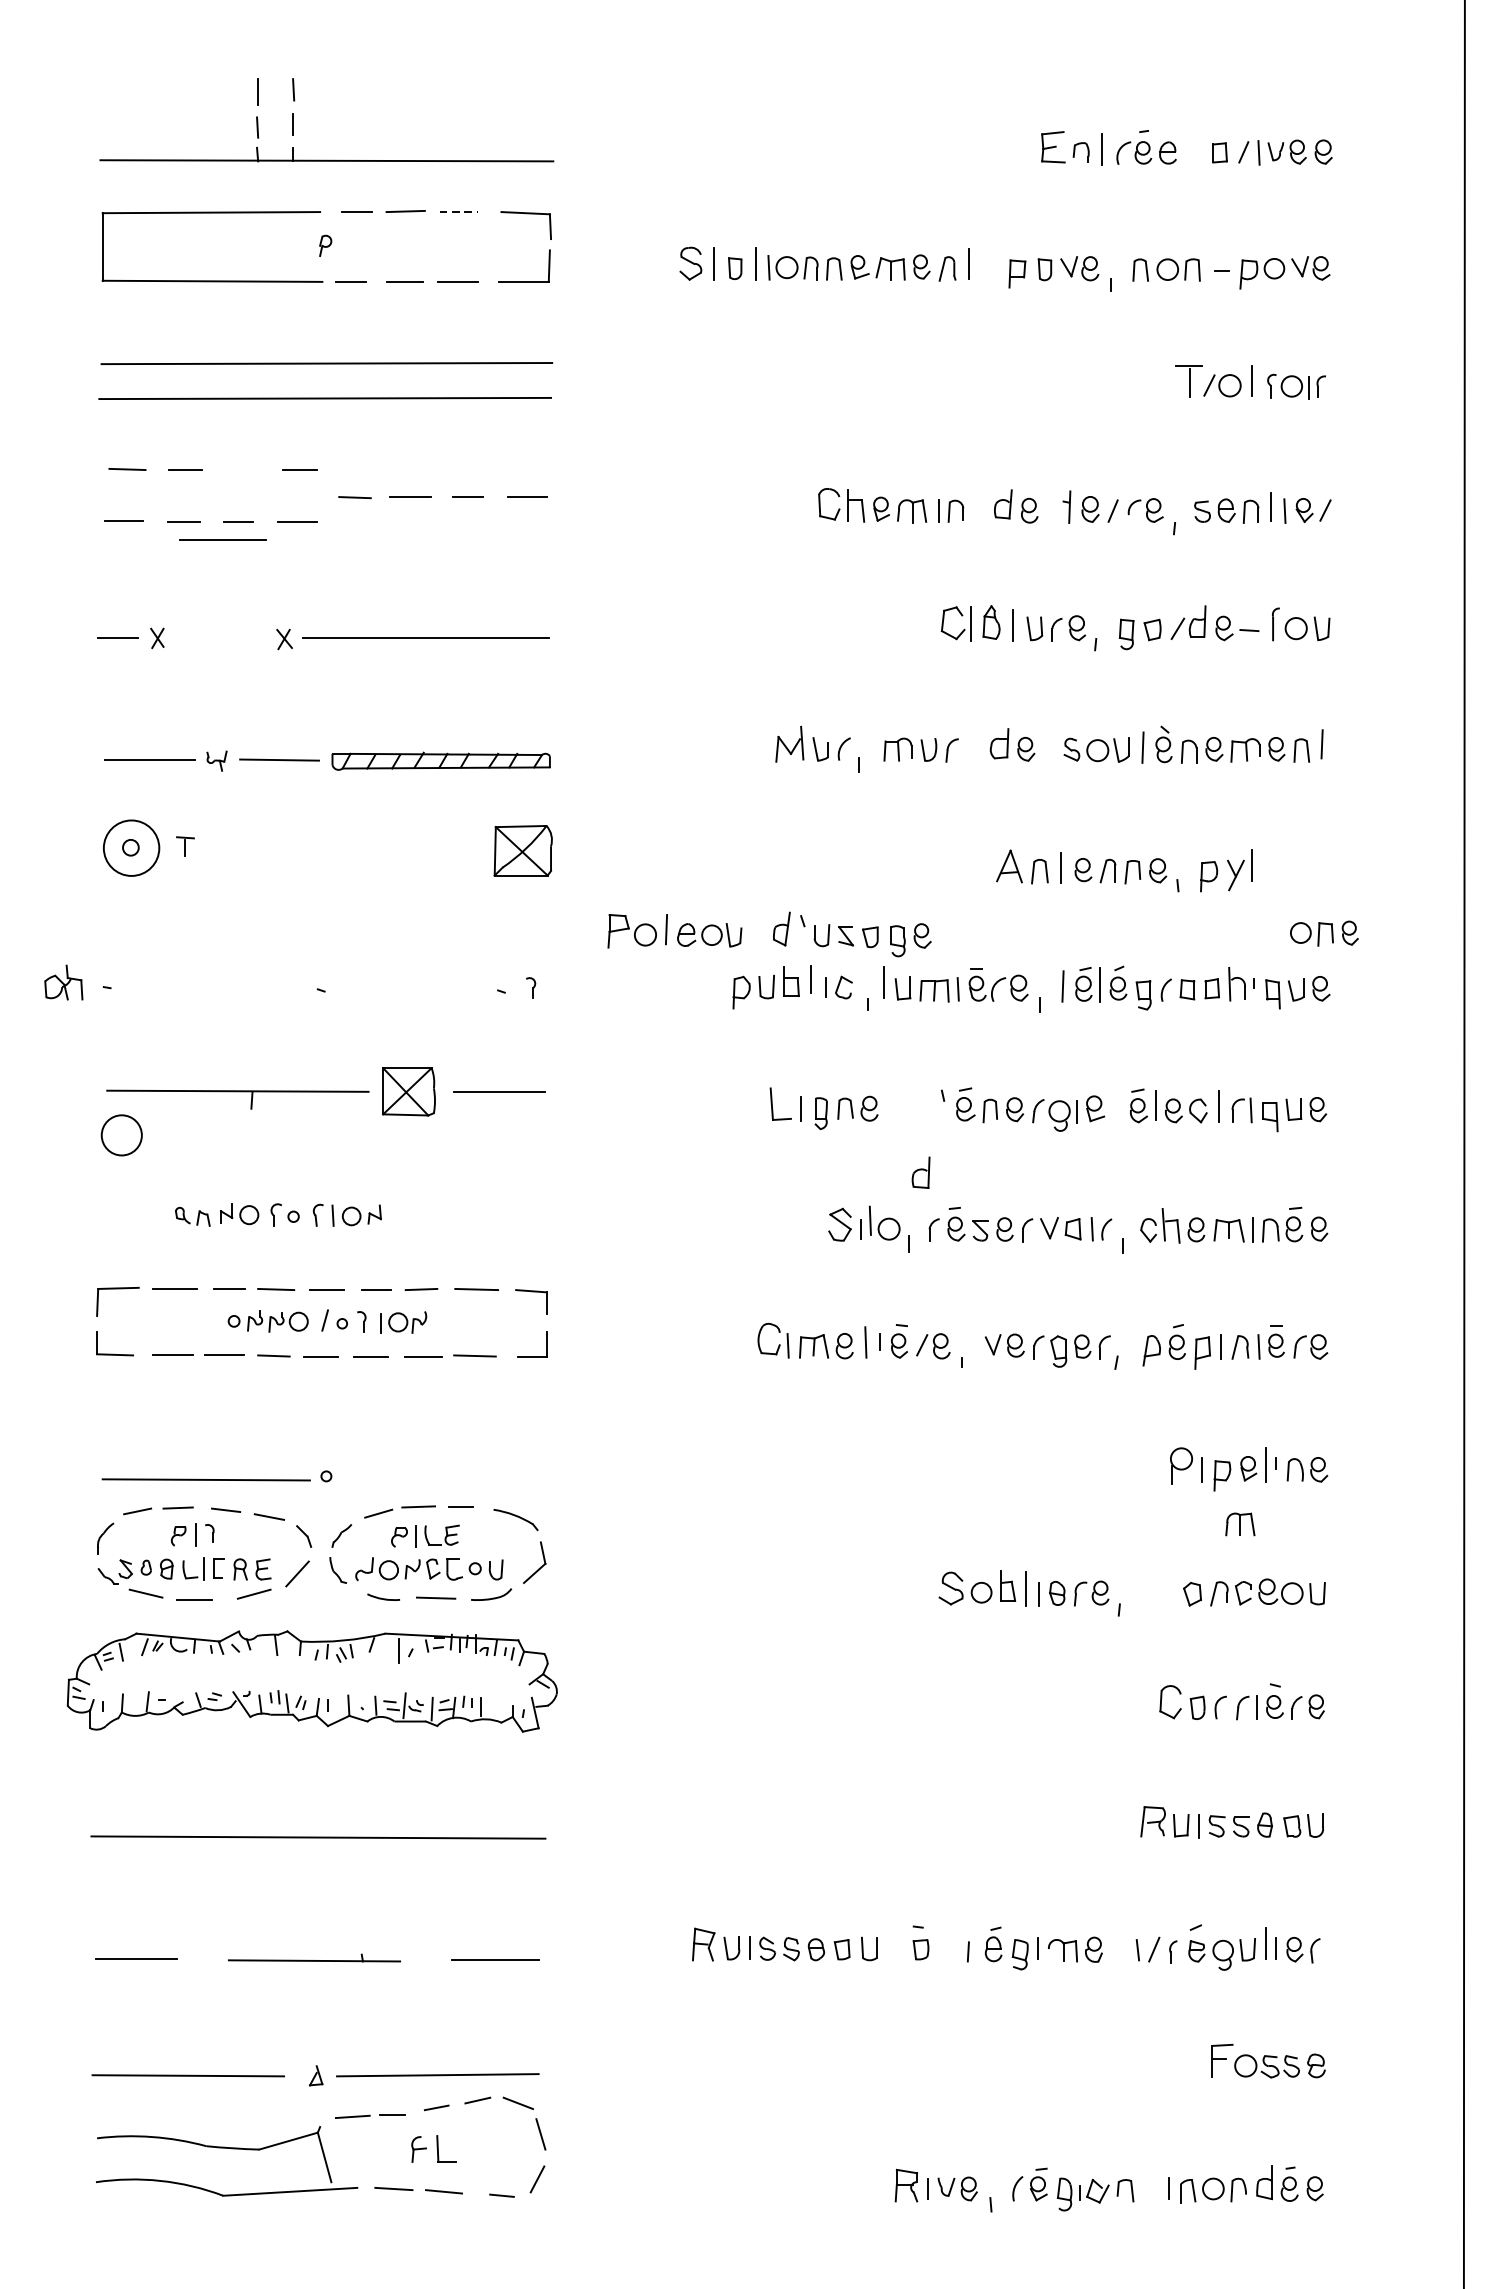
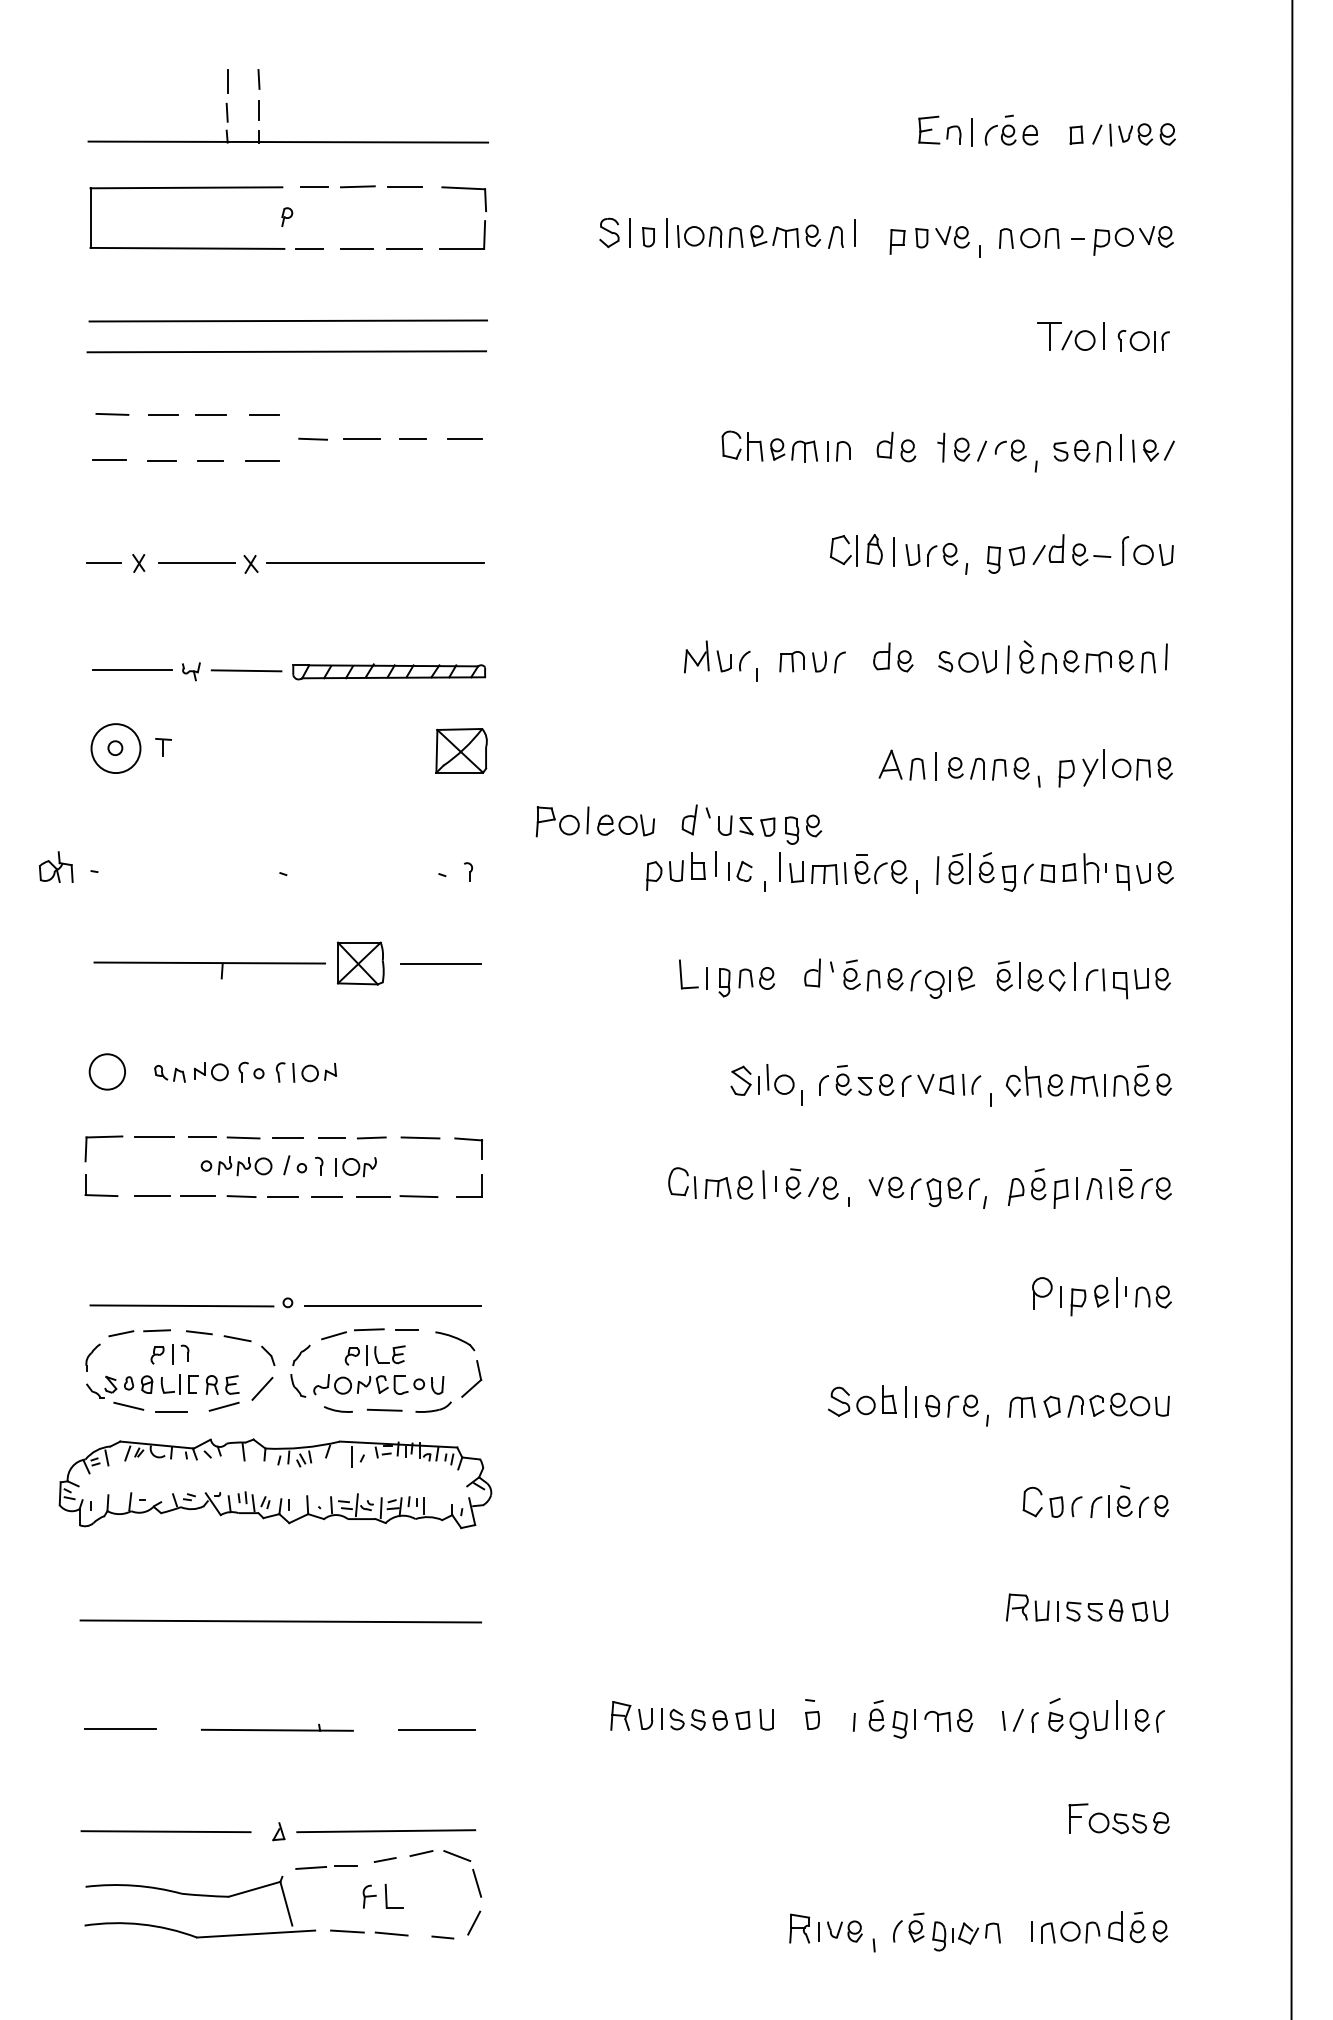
line: (458, 212) -> (404, 187), dashed -> solid
line: (238, 469) -> (210, 414), added
line: (222, 539) -> (196, 562), moved
part: (1324, 933) -> (1142, 768), moved
circle: (120, 1134) -> (106, 1071), moved
part: (920, 1172) -> (812, 972), moved
line: (444, 1479) -> (392, 1305), added
part: (1240, 1523) -> (1022, 1406), moved

